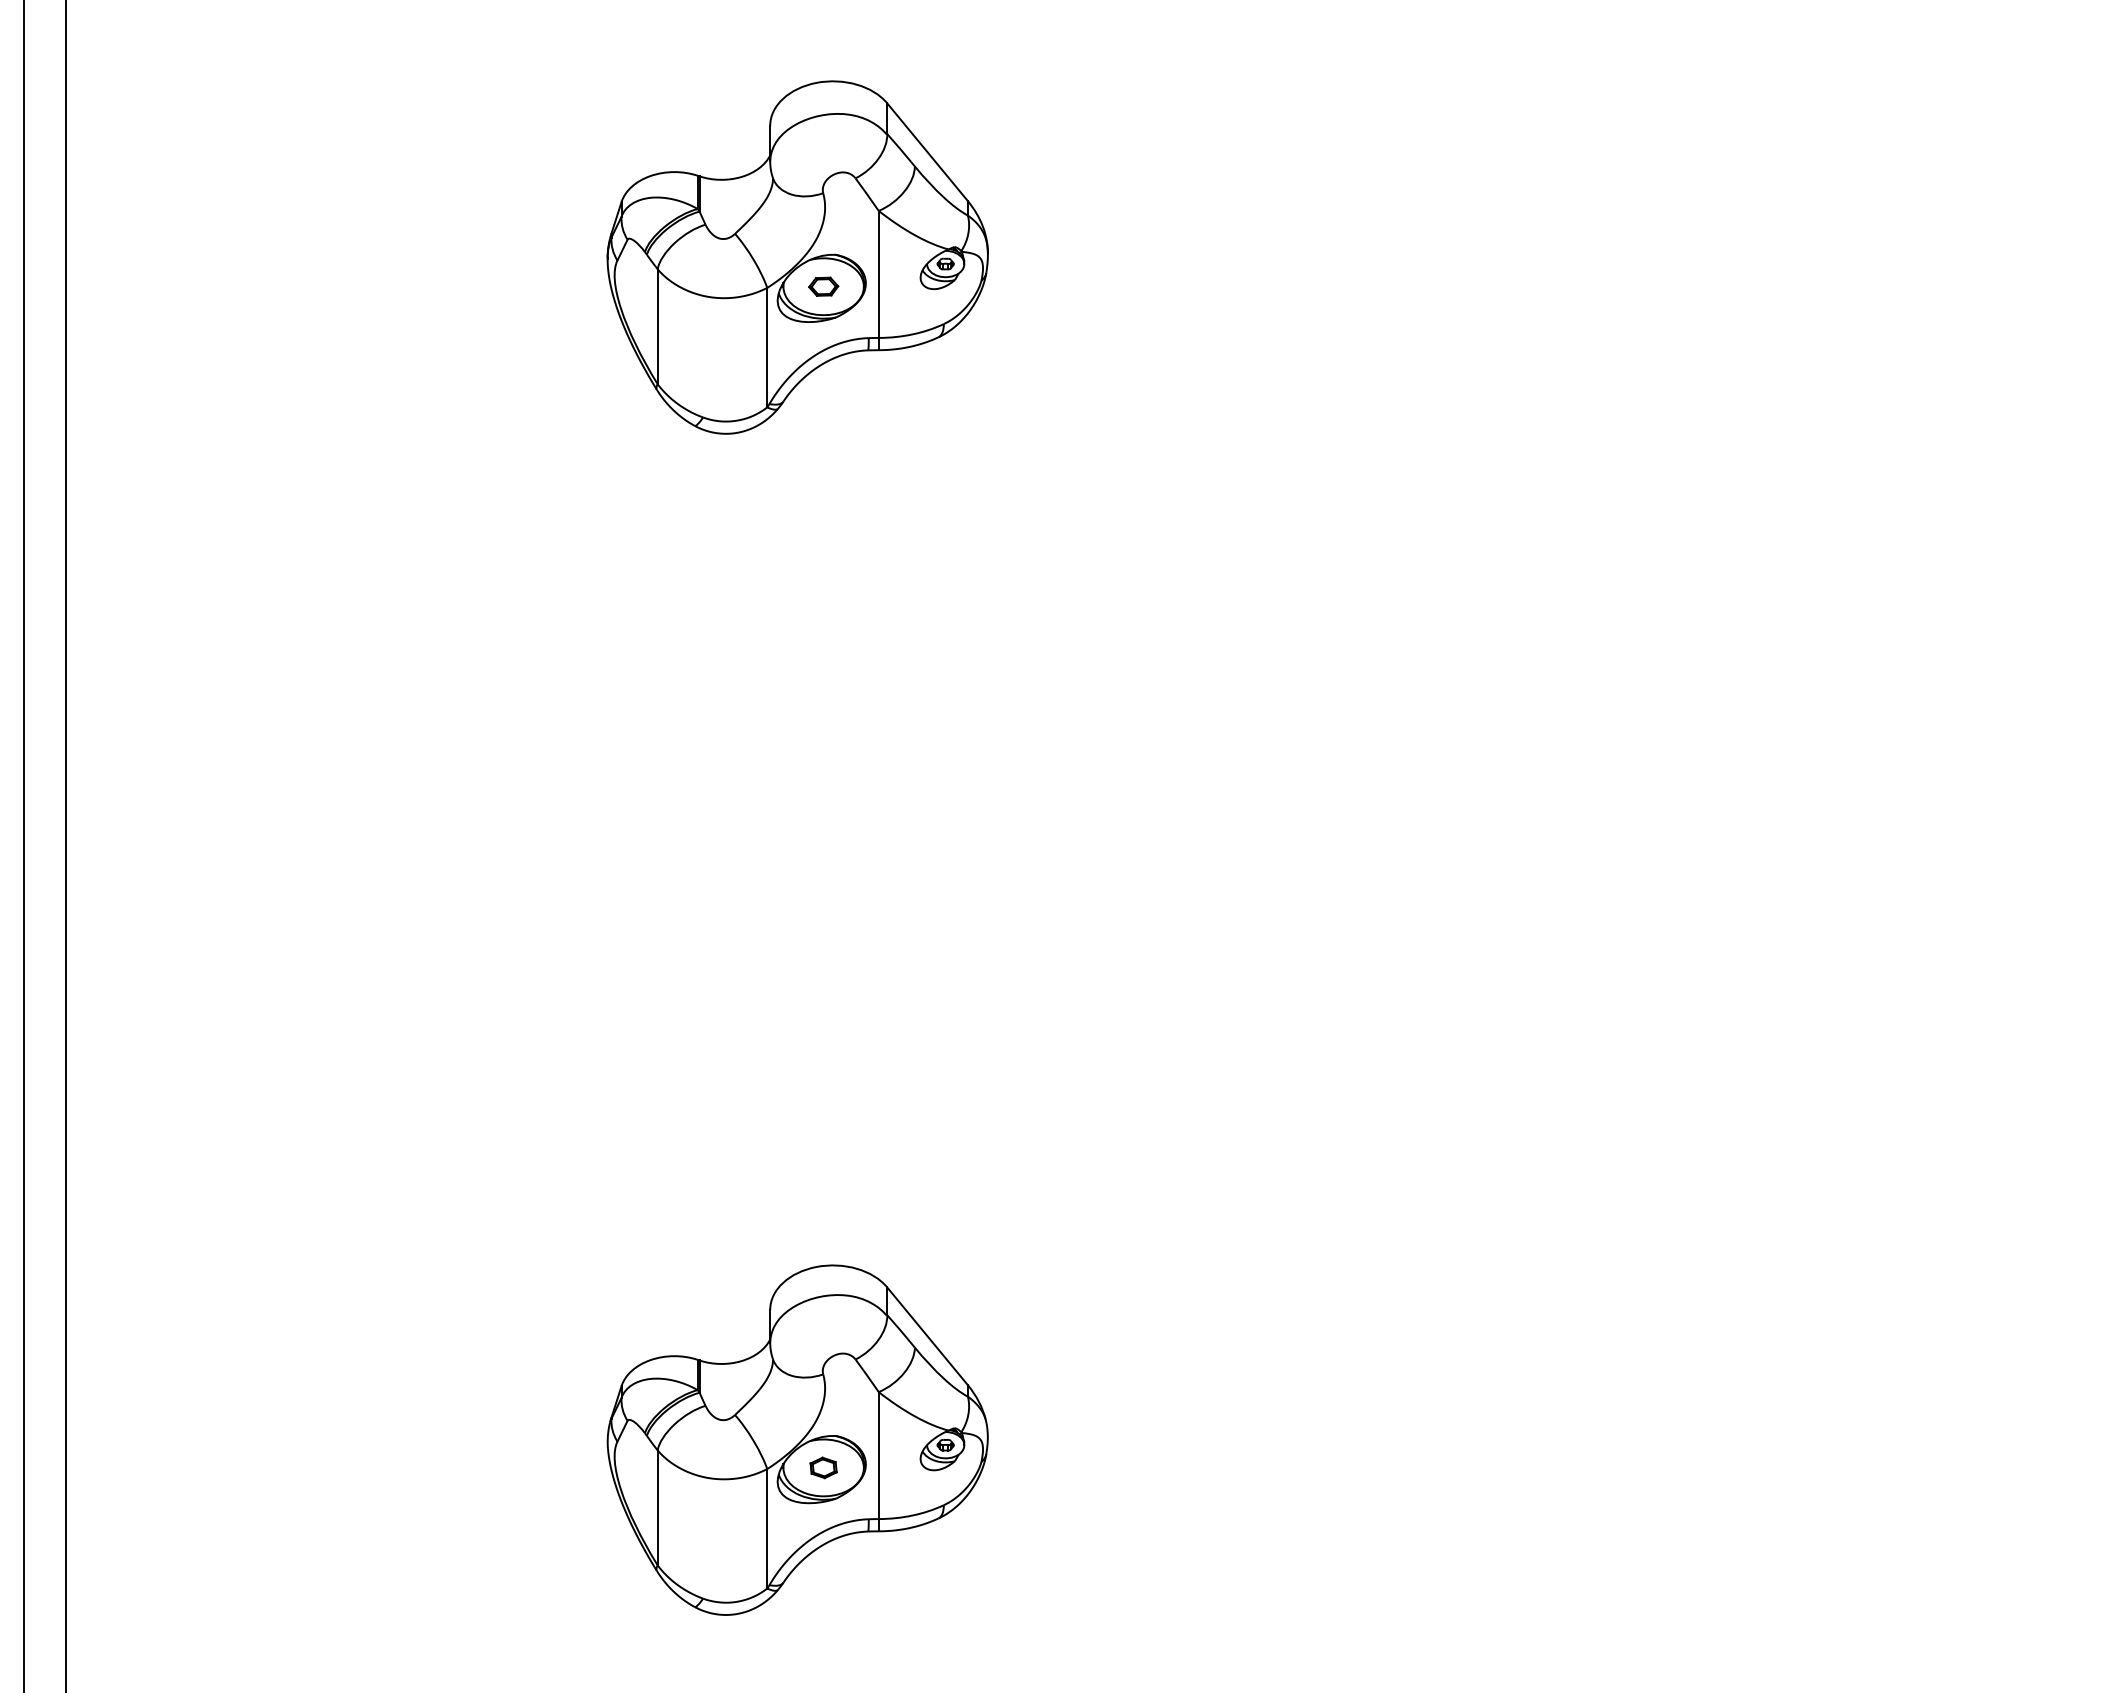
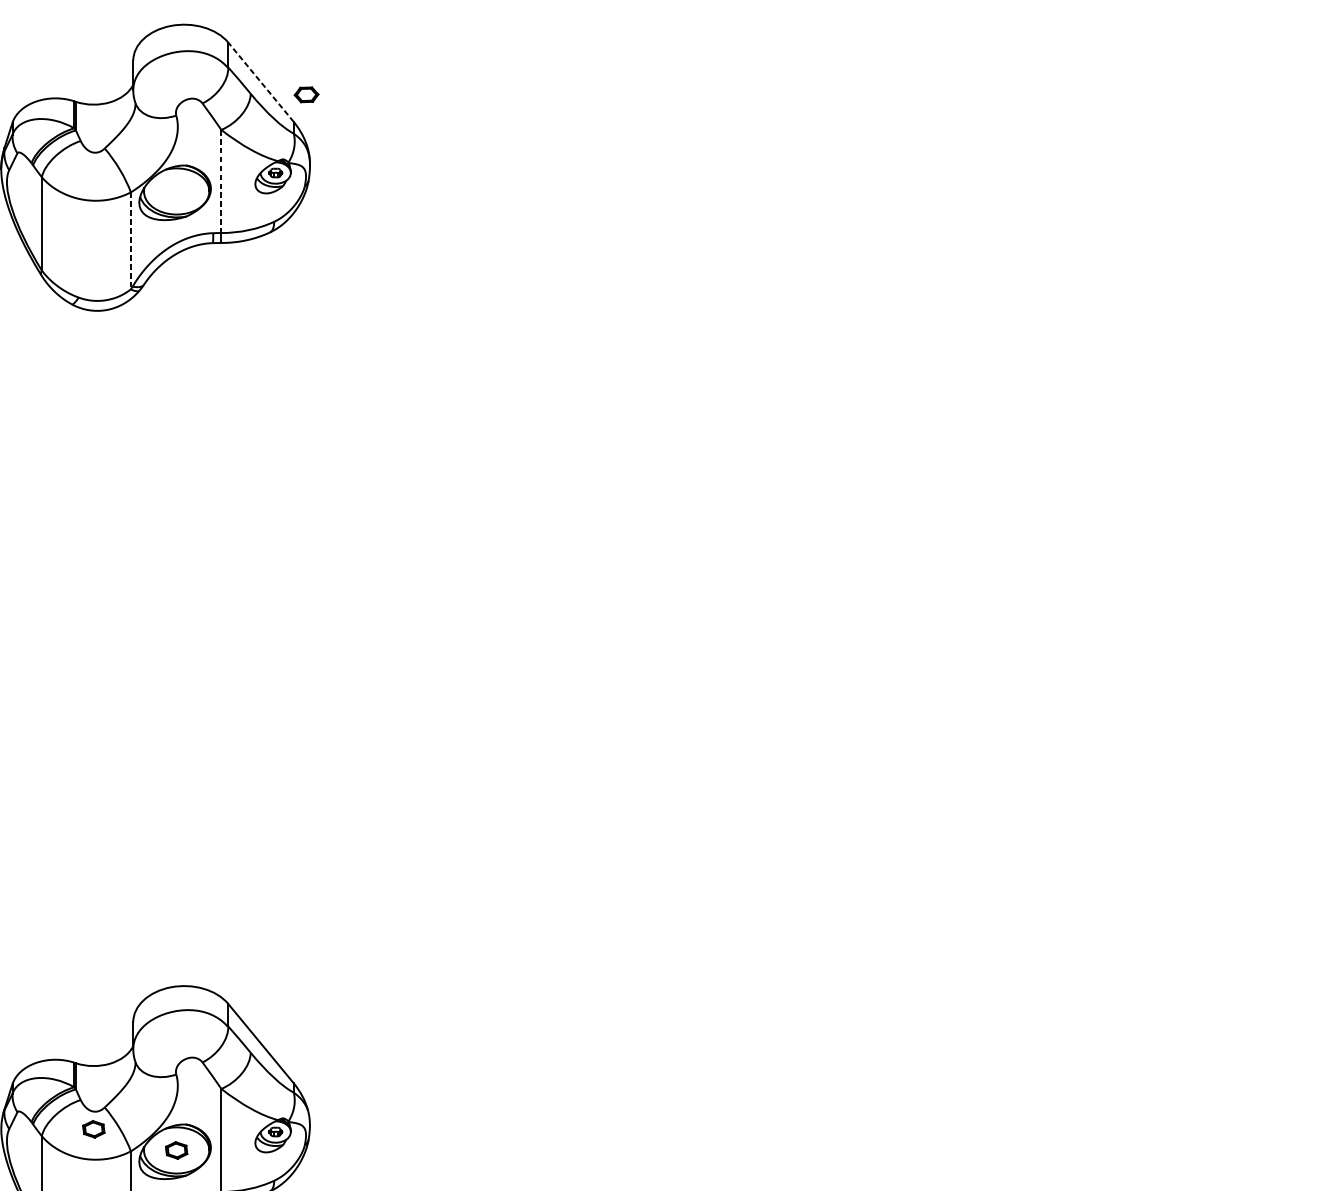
line: (927, 151) -> (260, 81), solid -> dashed
line: (878, 274) -> (221, 181), solid -> dashed
part: (823, 286) -> (306, 94), moved
line: (767, 347) -> (131, 240), solid -> dashed
part: (721, 1441) -> (93, 1129), added

